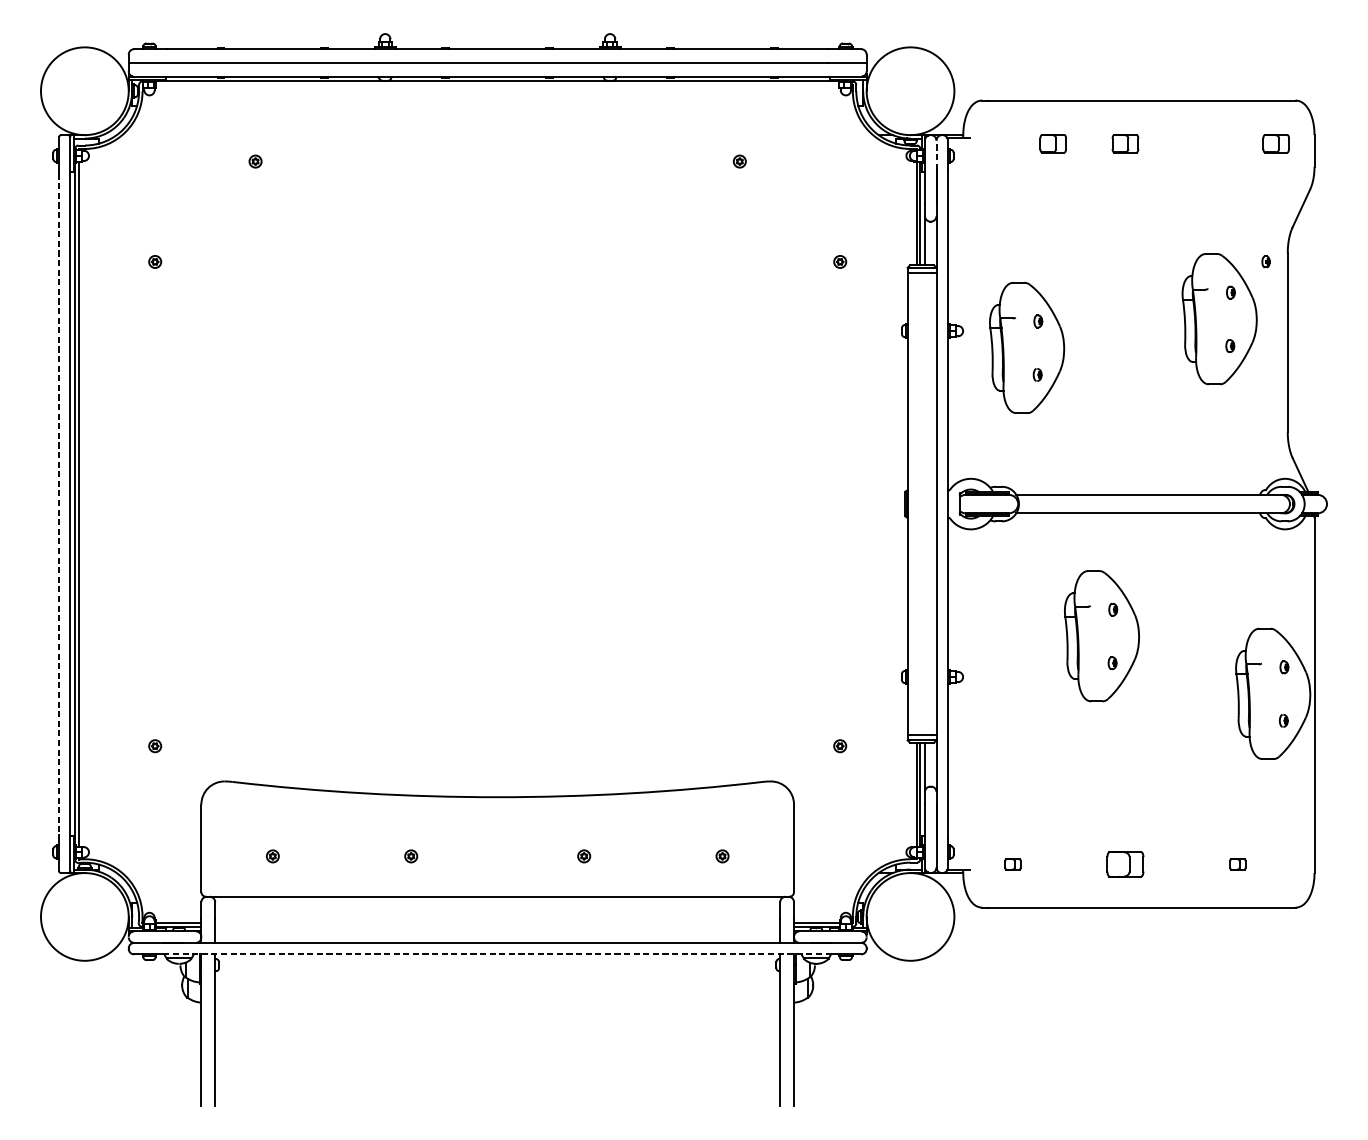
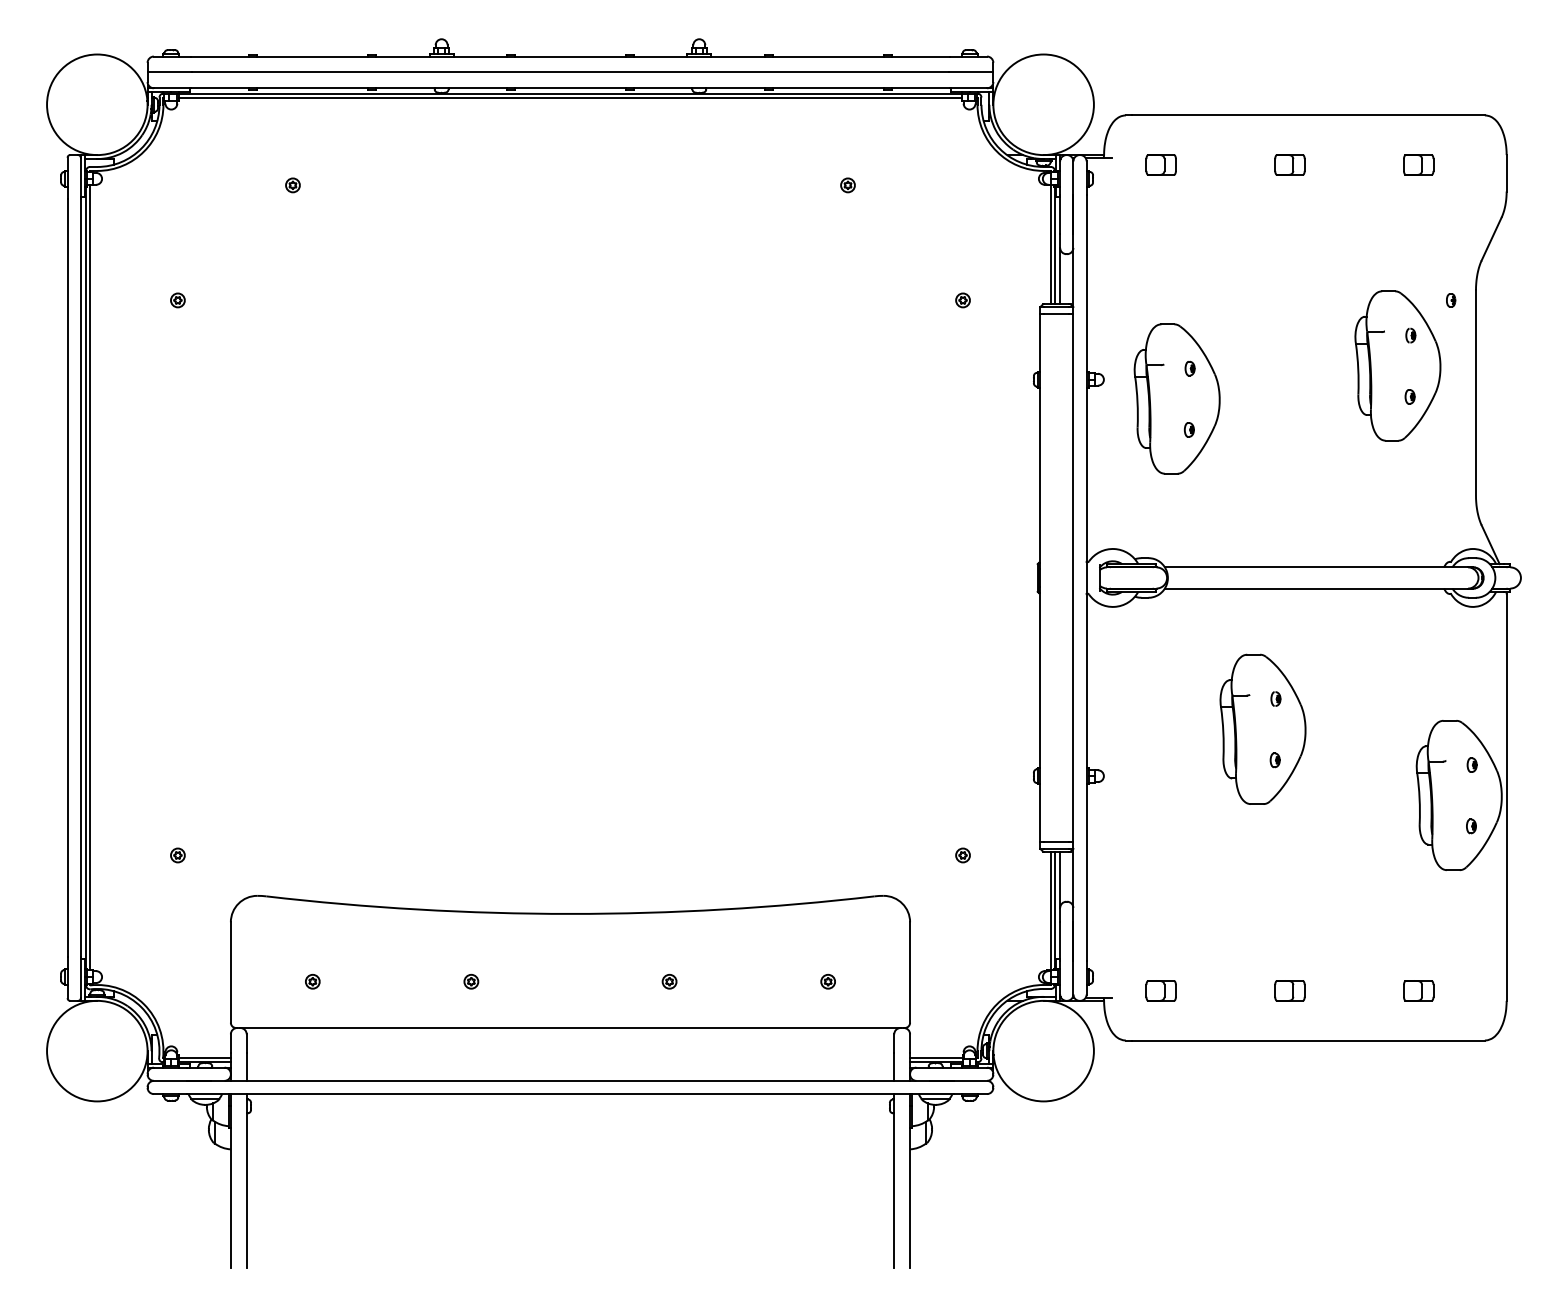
line: (497, 84) -> (570, 97), added
part: (1052, 143) -> (1160, 164), moved
part: (1275, 143) -> (1418, 164), moved
line: (936, 155) -> (1073, 178), dashed -> solid
line: (58, 503) -> (67, 577), dashed -> solid
part: (1012, 864) -> (1160, 990), size x1.67
part: (1125, 864) -> (1289, 990), size x0.71
part: (1237, 864) -> (1418, 990), size x1.67
line: (497, 954) -> (570, 1094), dashed -> solid

